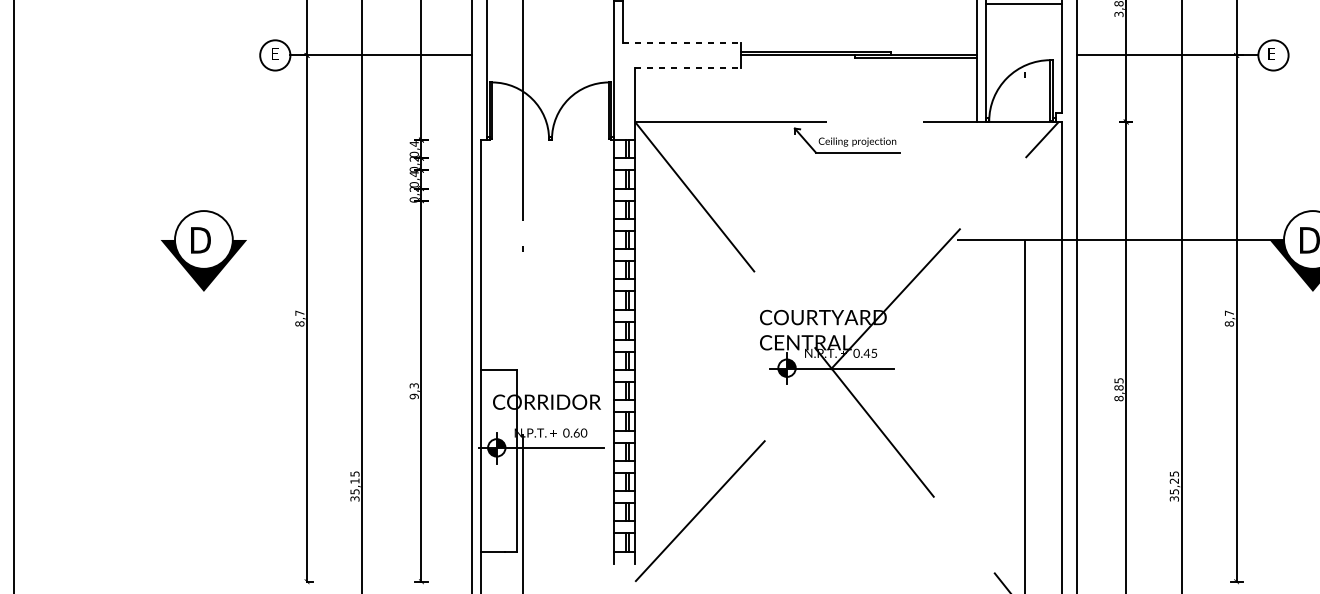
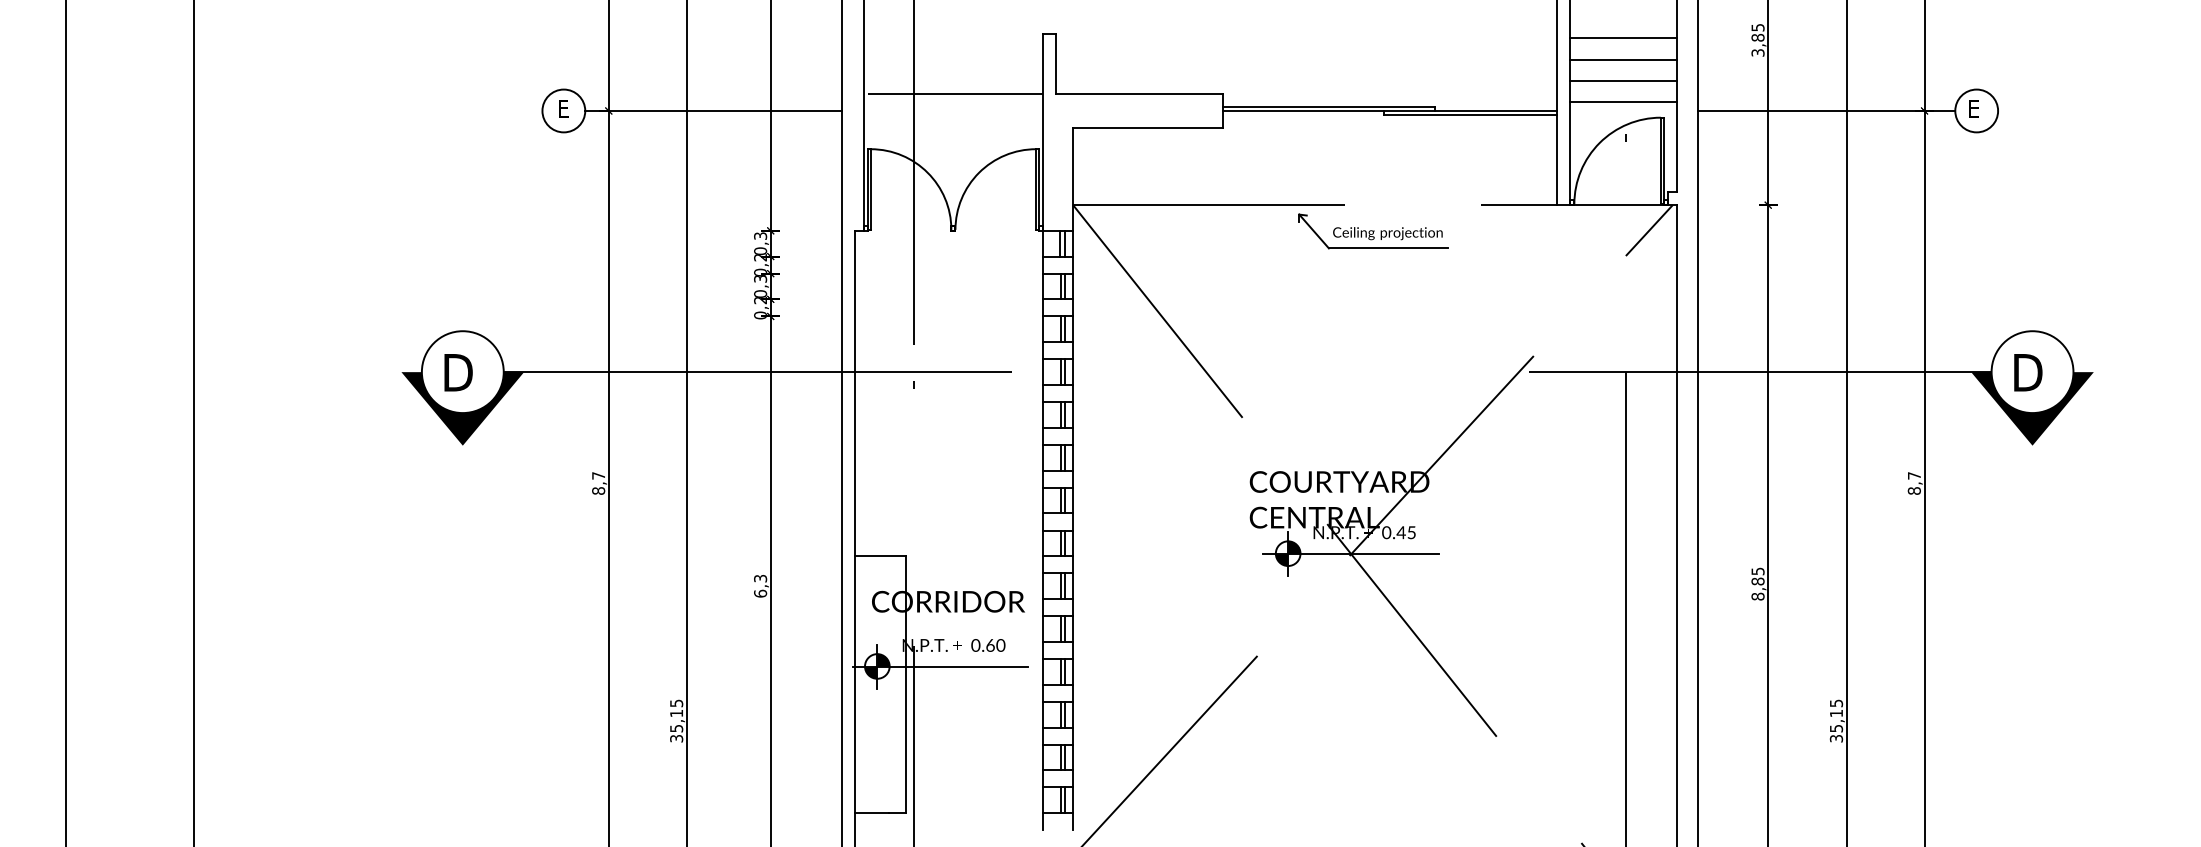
line: (1023, 19) -> (1623, 59), added
line: (1023, 34) -> (1623, 81), added
line: (552, 43) -> (955, 93), added
line: (682, 43) -> (1140, 93), dashed -> solid
line: (1023, 49) -> (1623, 102), added
line: (688, 67) -> (1148, 128), dashed -> solid
text: (414, 144) -> (760, 236), 0,4 -> 0,3
text: (414, 174) -> (760, 279), 0,4 -> 0,3
line: (412, 240) -> (757, 372), added
text: (414, 396) -> (760, 593), 9,3 -> 6,3
text: (1173, 481) -> (1835, 713), 35,25 -> 35,15

